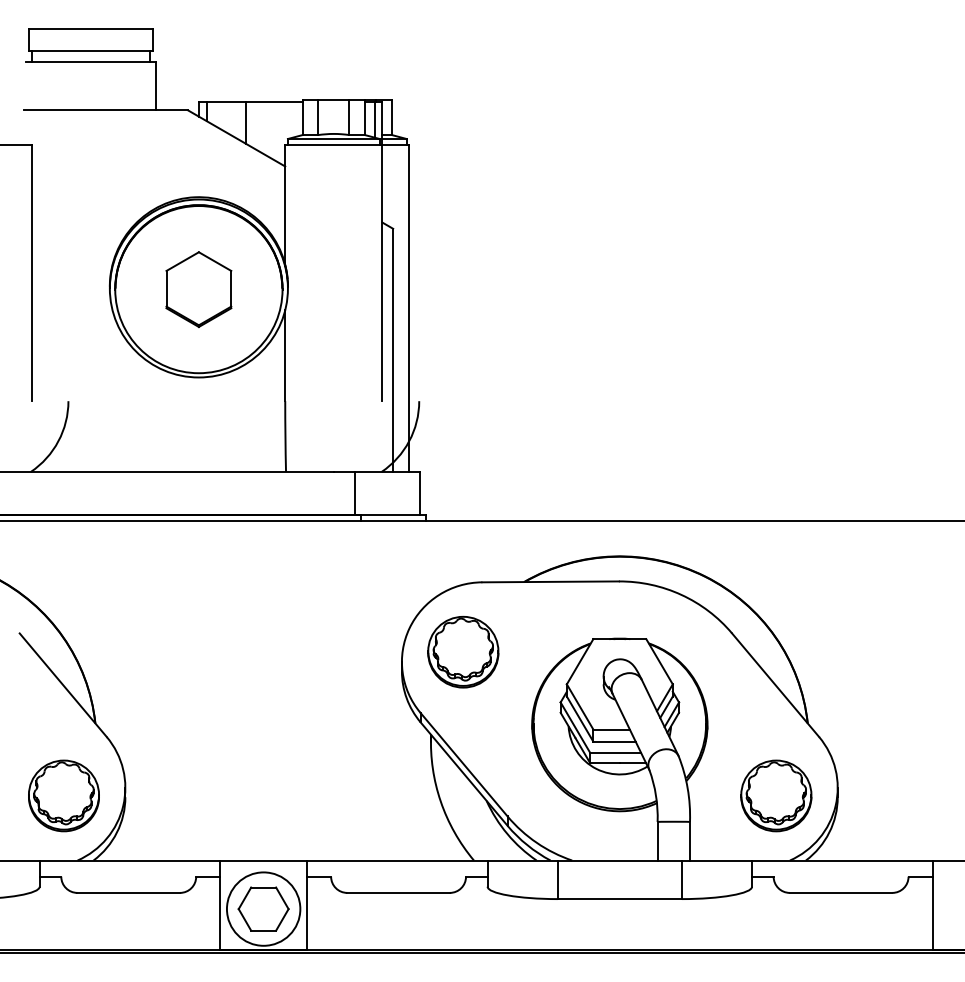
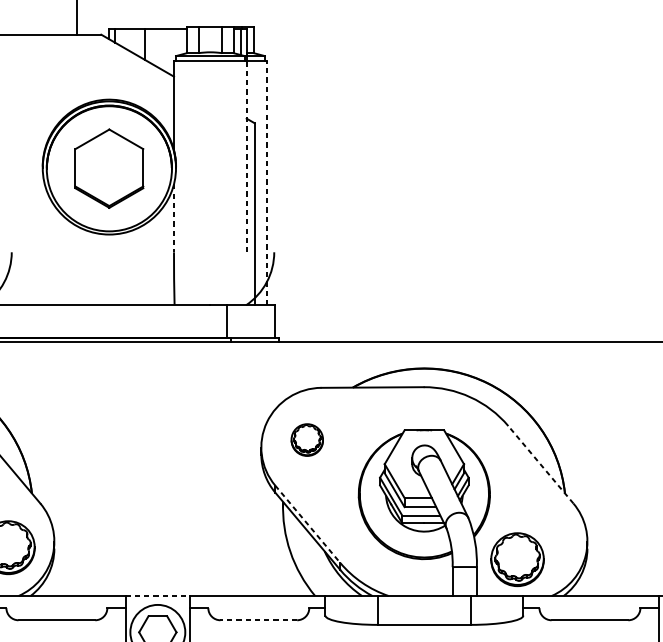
line: (382, 273) -> (246, 156), solid -> dashed
part: (198, 289) -> (109, 168), size x1.4
line: (409, 308) -> (266, 182), solid -> dashed
line: (285, 356) -> (174, 218), solid -> dashed
part: (463, 651) -> (307, 439), size x0.6
line: (775, 685) -> (540, 465), solid -> dashed
line: (464, 764) -> (308, 524), solid -> dashed
part: (776, 795) -> (517, 559), moved
line: (264, 860) -> (158, 596), solid -> dashed
line: (398, 892) -> (258, 619), solid -> dashed

